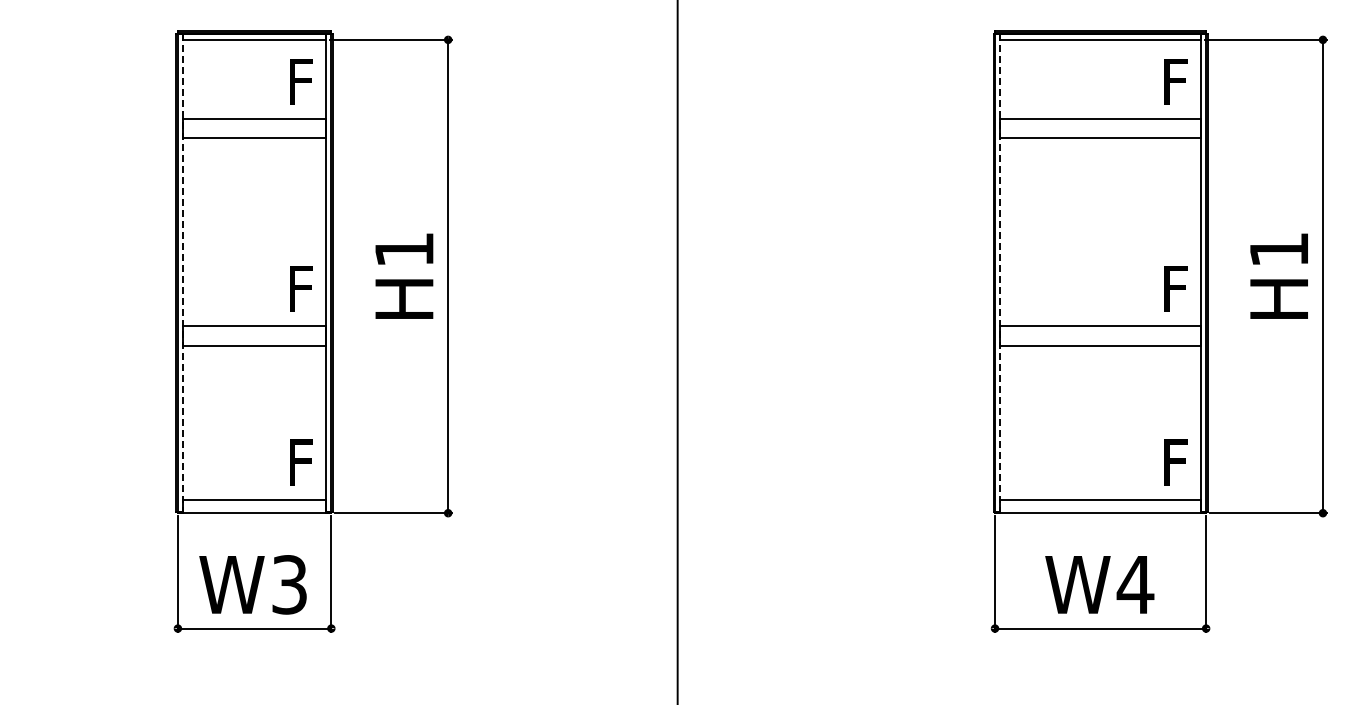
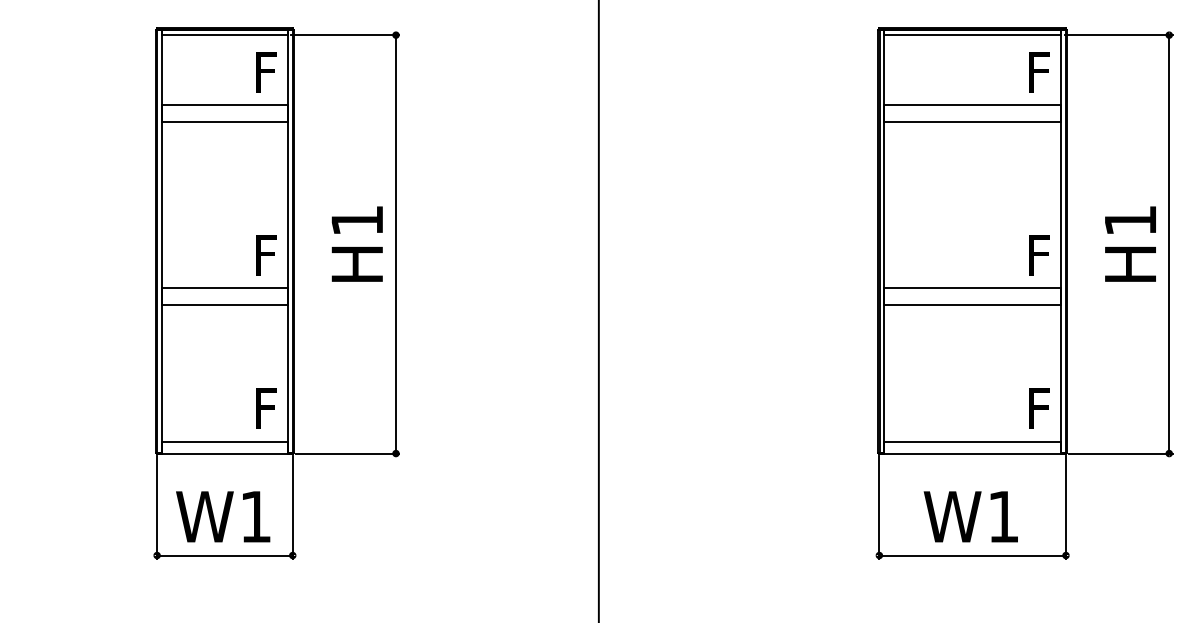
line: (183, 273) -> (162, 241), dashed -> solid
line: (1000, 273) -> (884, 241), dashed -> solid
text: (289, 584) -> (255, 516), W3 -> W1
text: (1135, 584) -> (1003, 516), W4 -> W1

